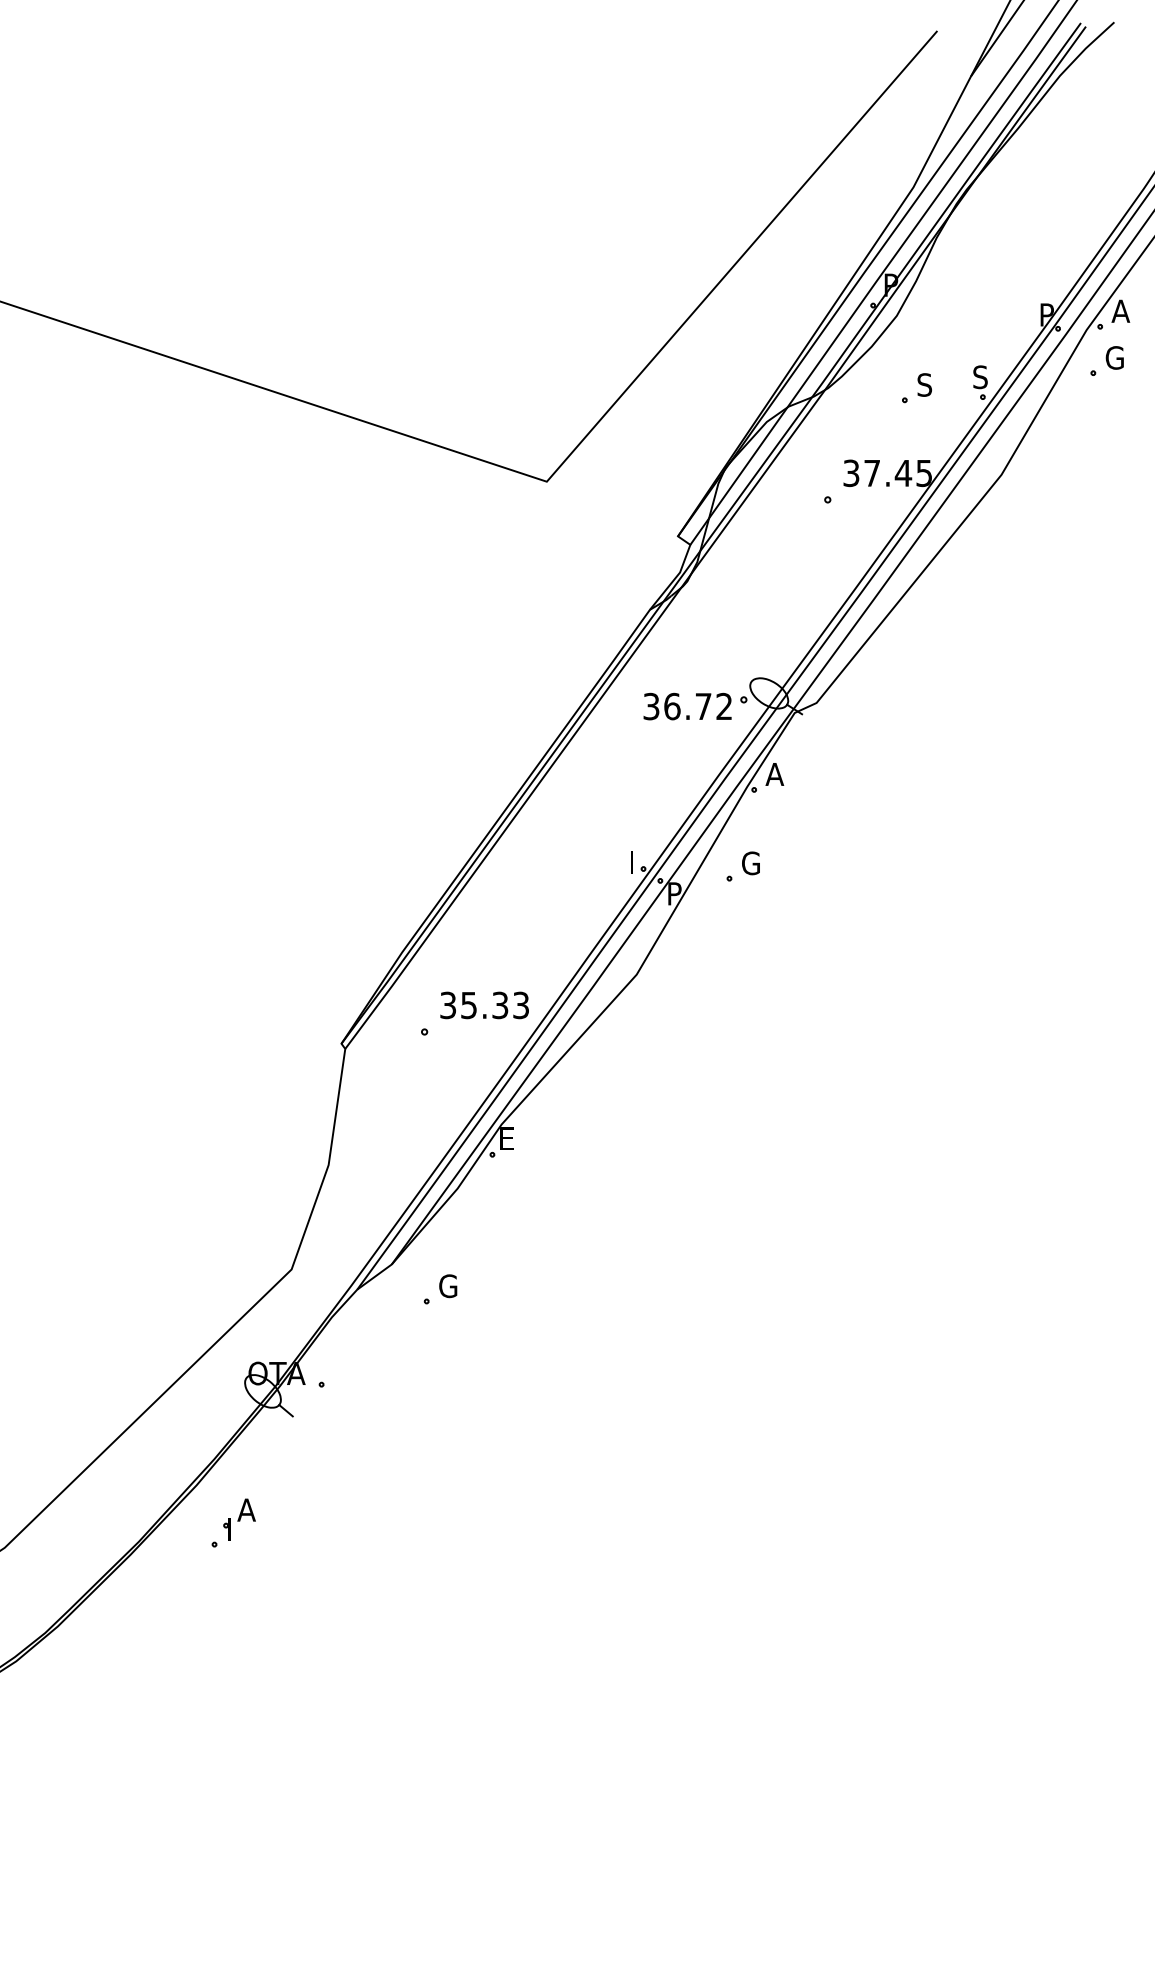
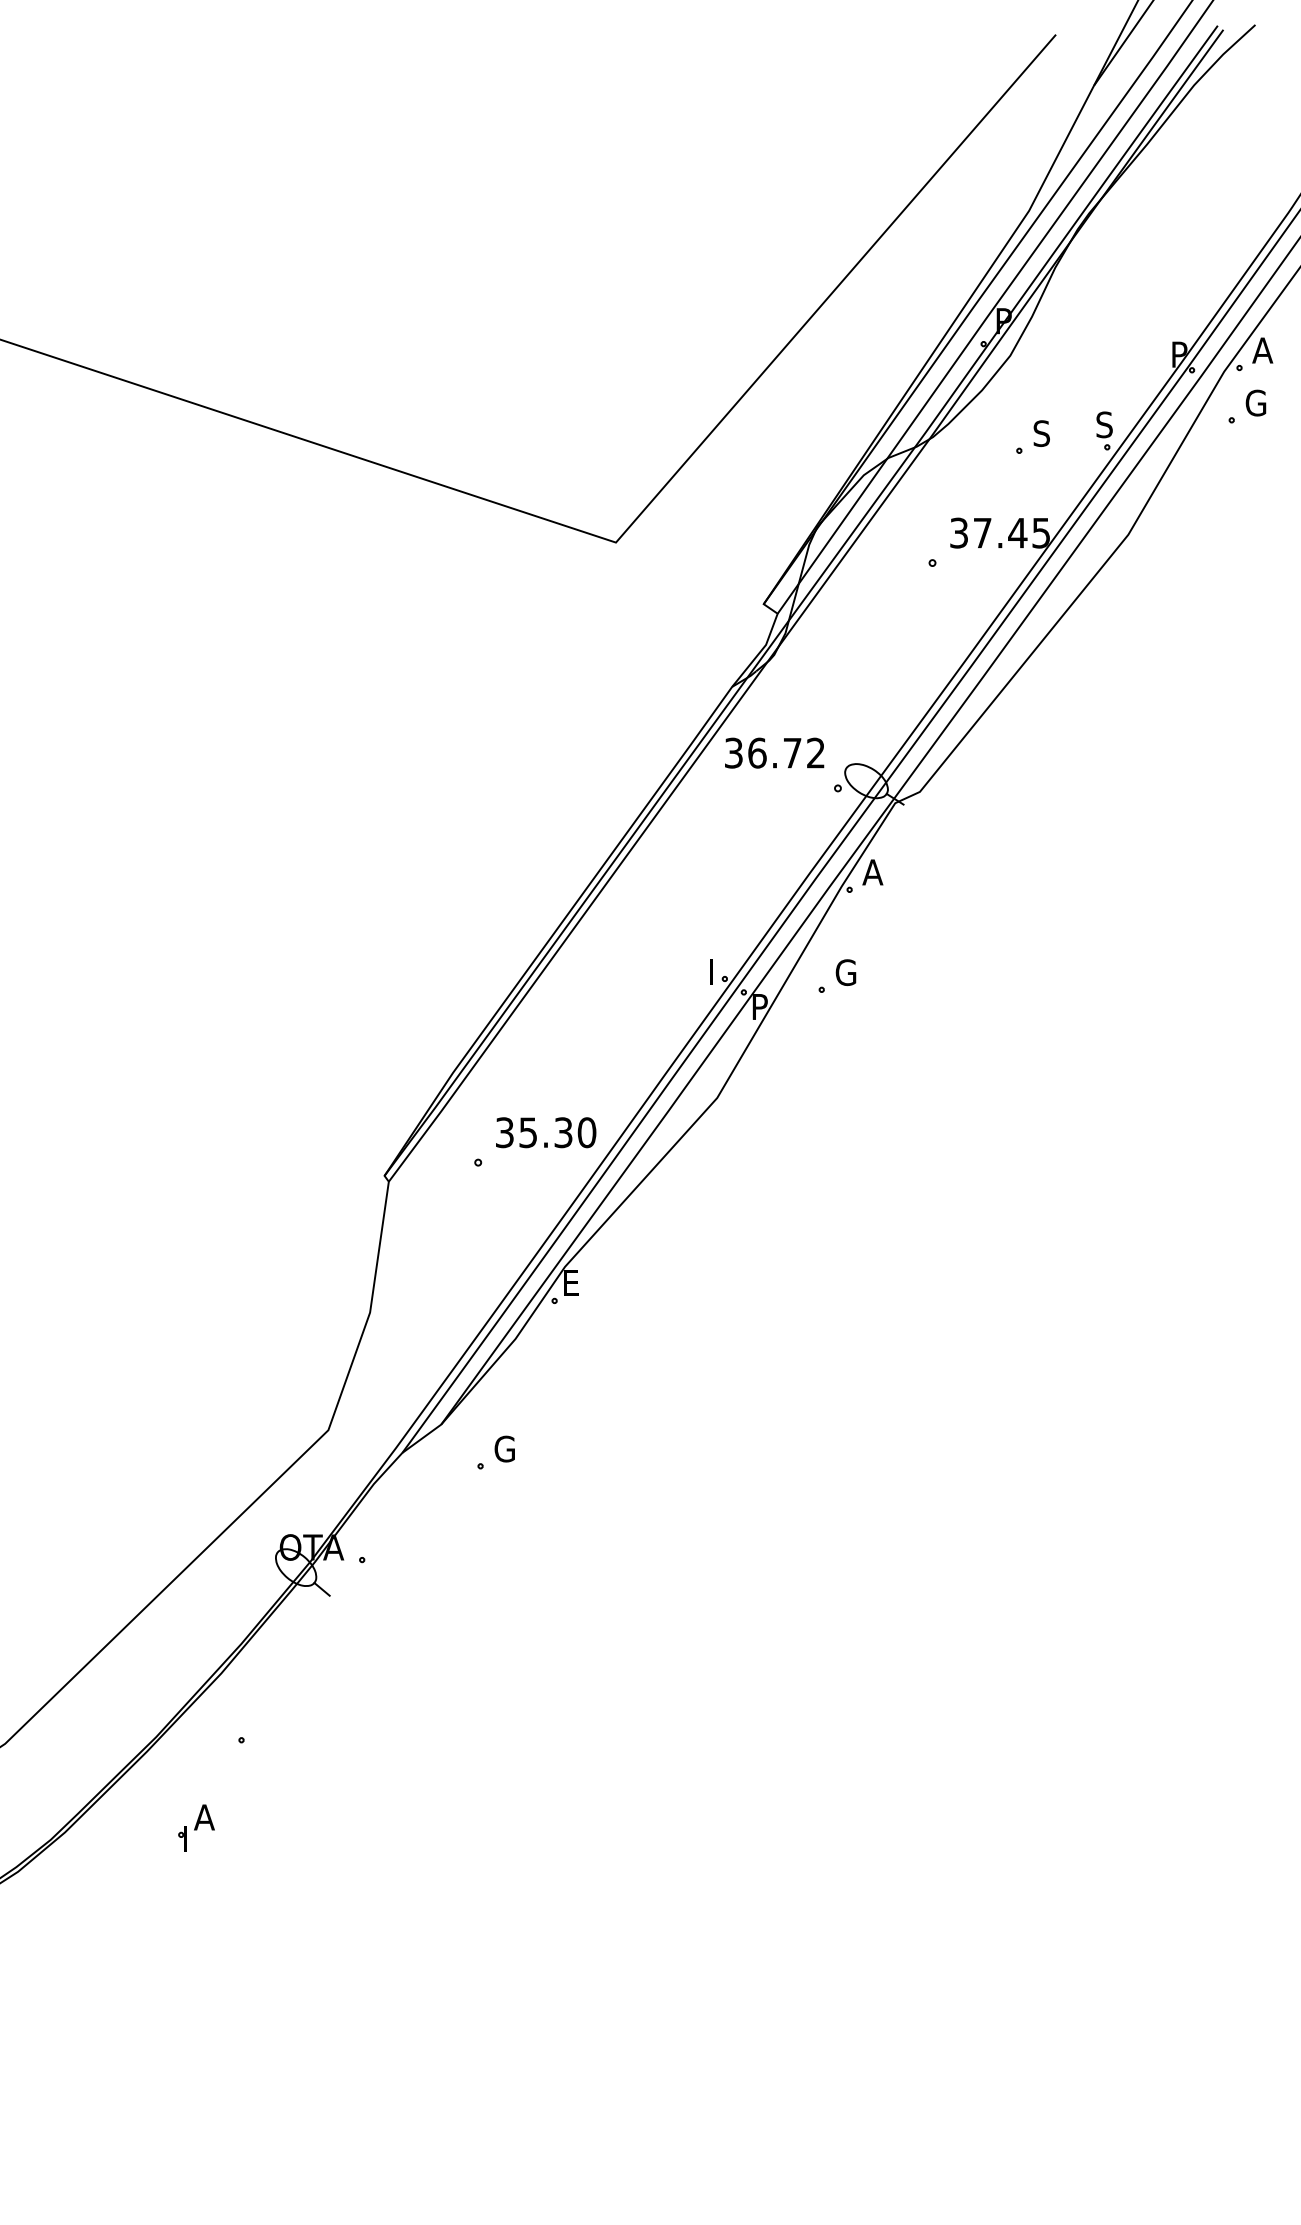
text: (687, 706) -> (774, 753), moved
text: (521, 1005) -> (587, 1132), 35.33 -> 35.30
part: (239, 1519) -> (196, 1828), moved

